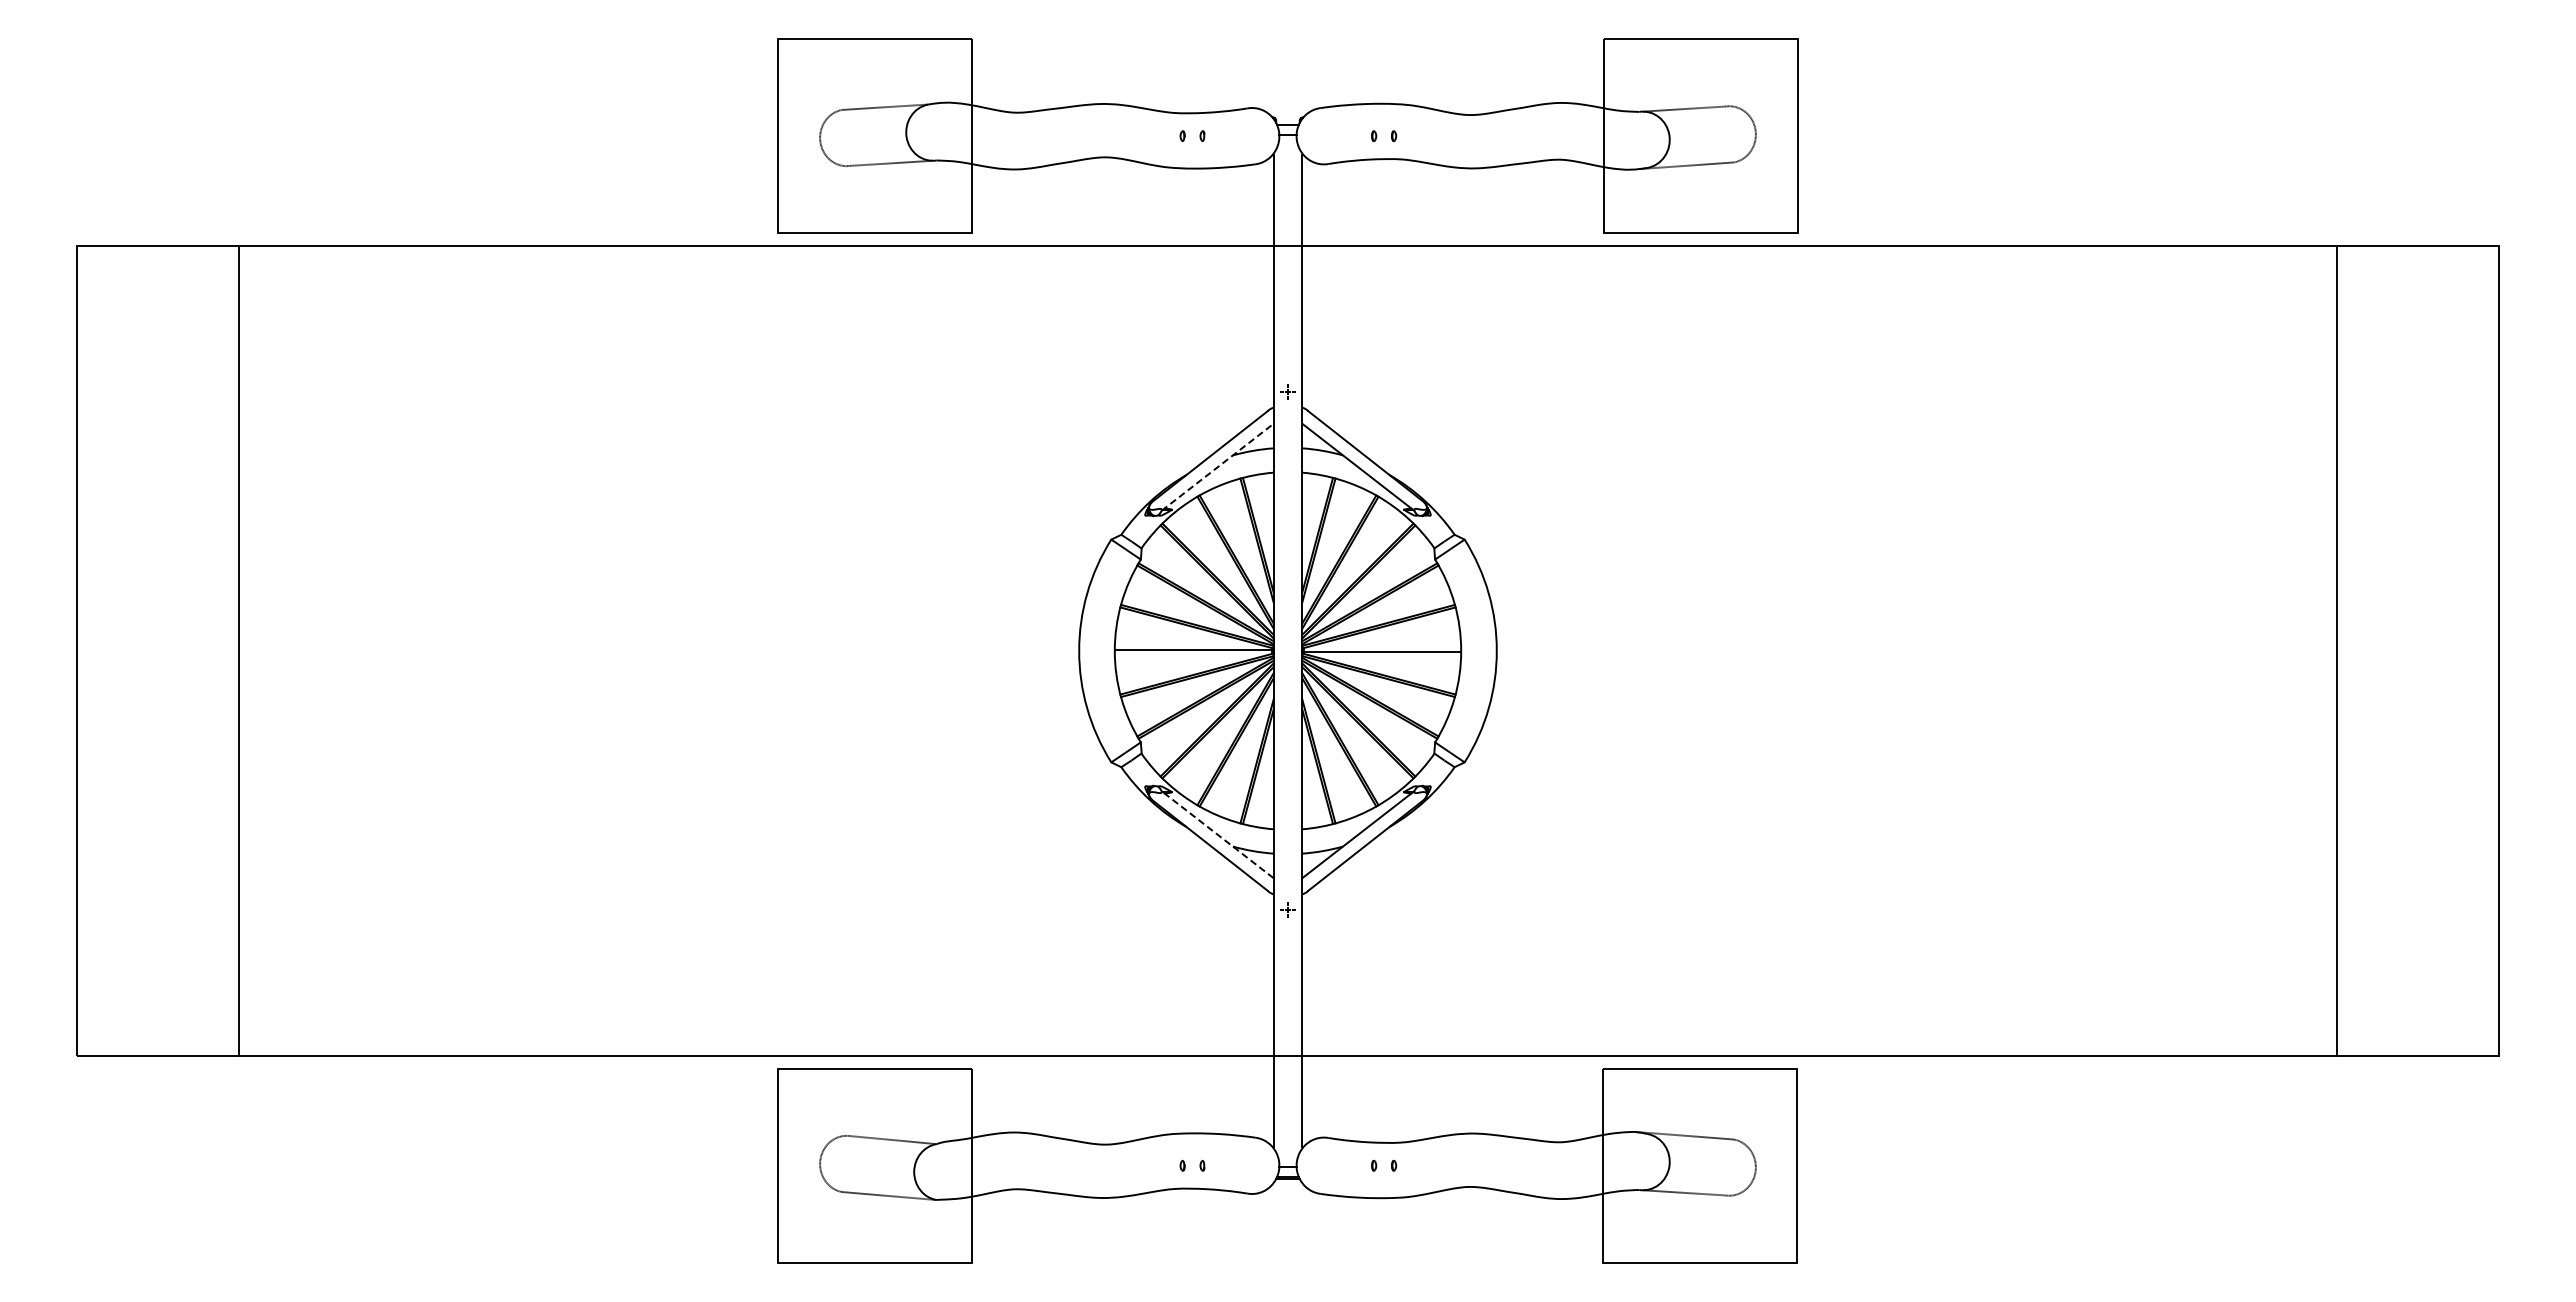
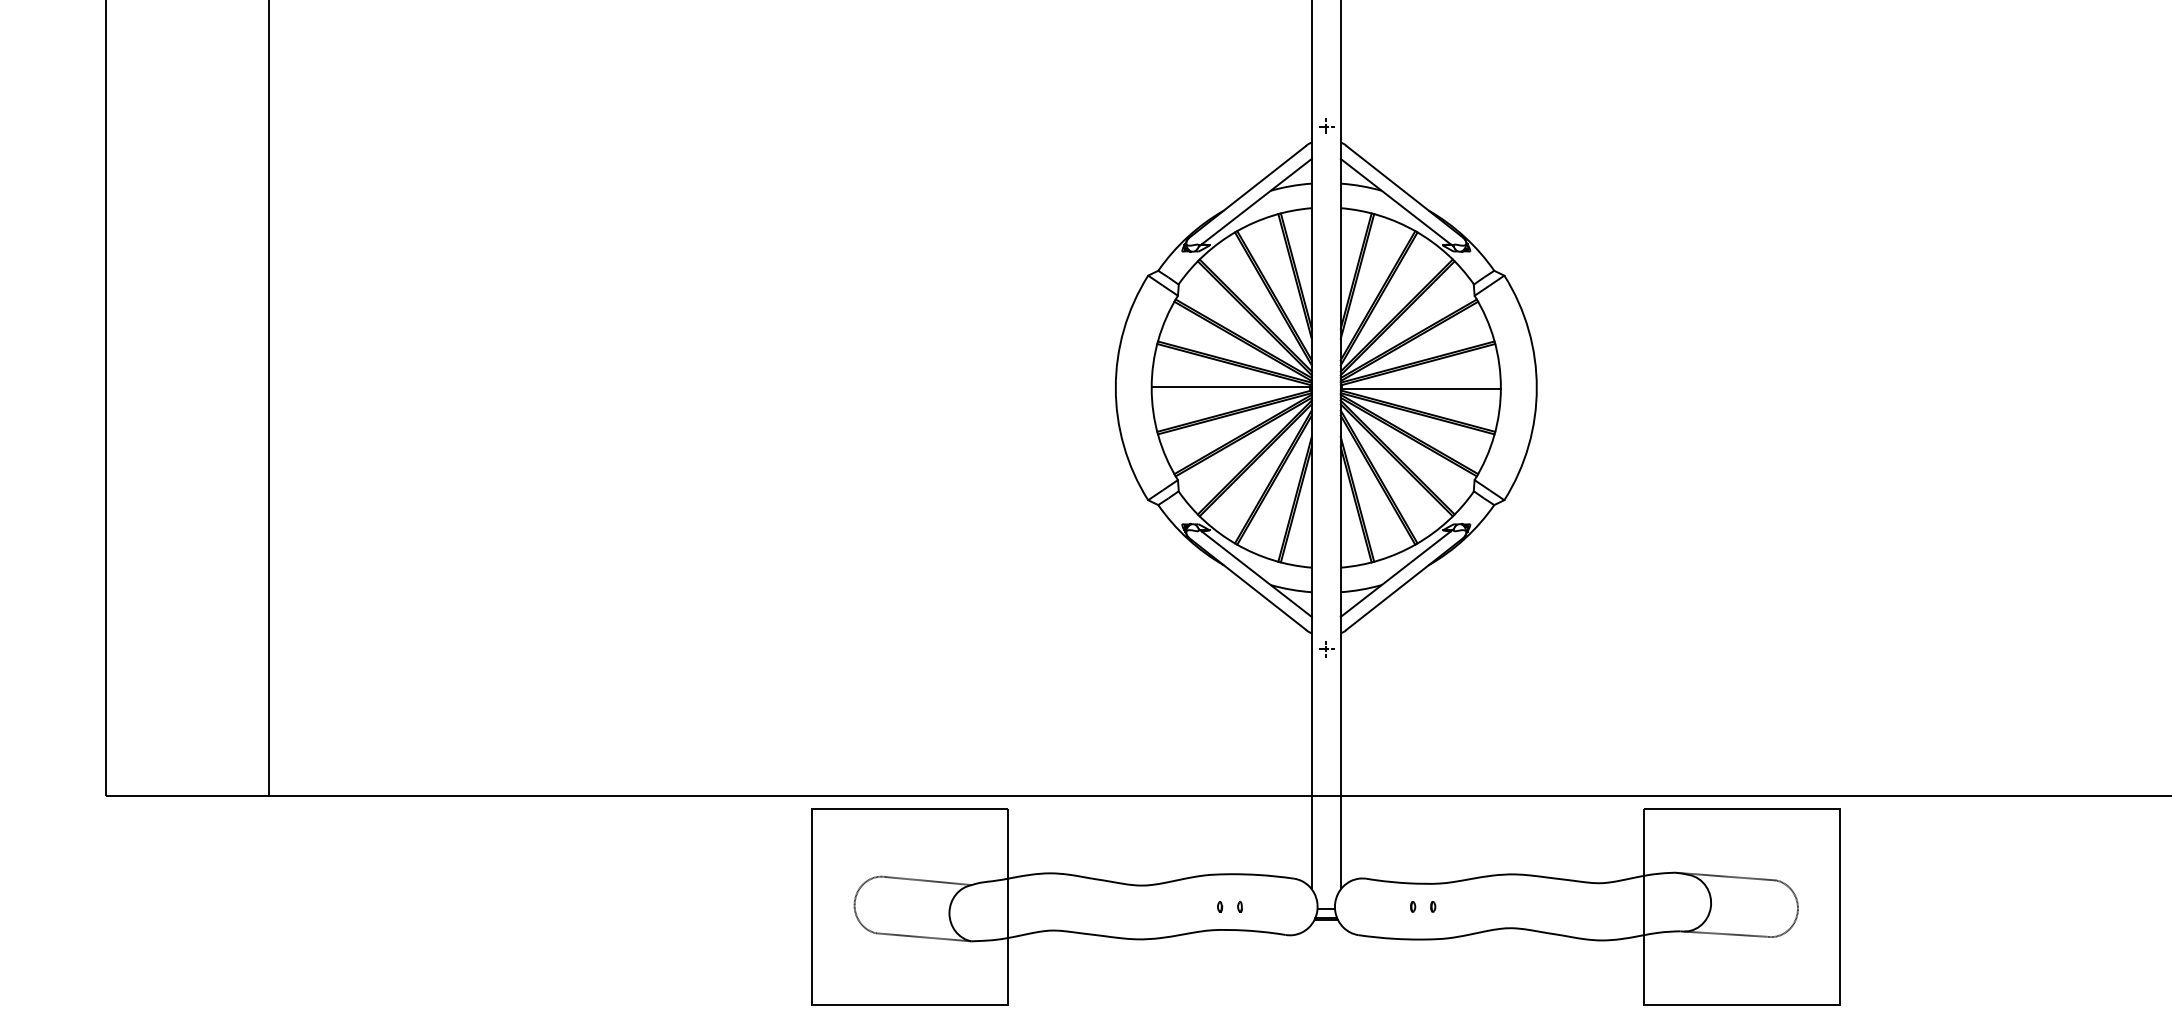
line: (1217, 467) -> (1255, 202), dashed -> solid
line: (1217, 834) -> (1255, 572), dashed -> solid

